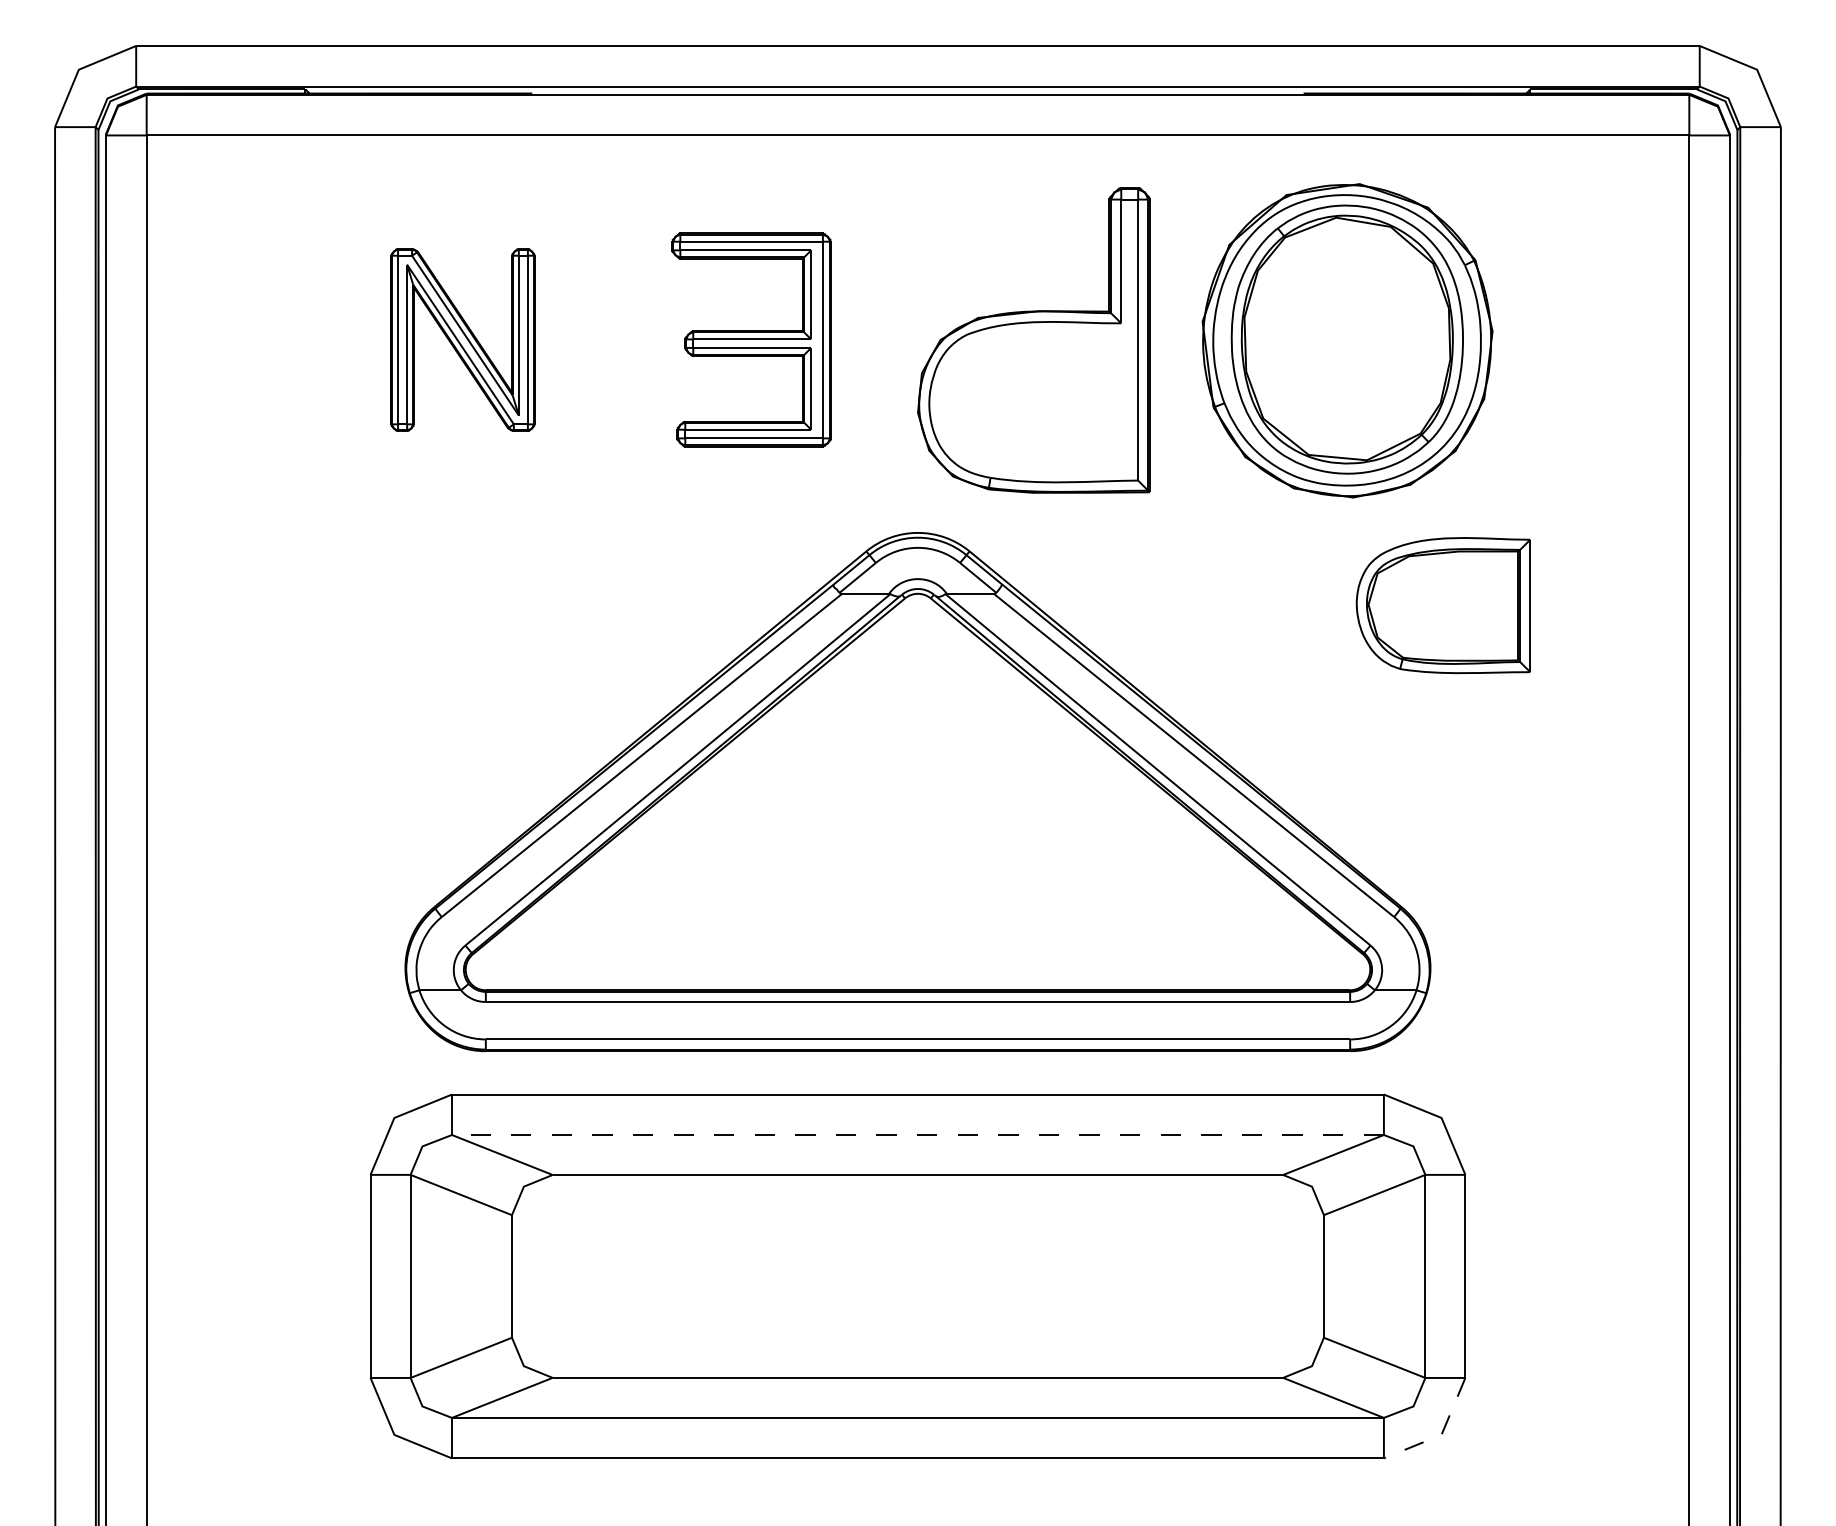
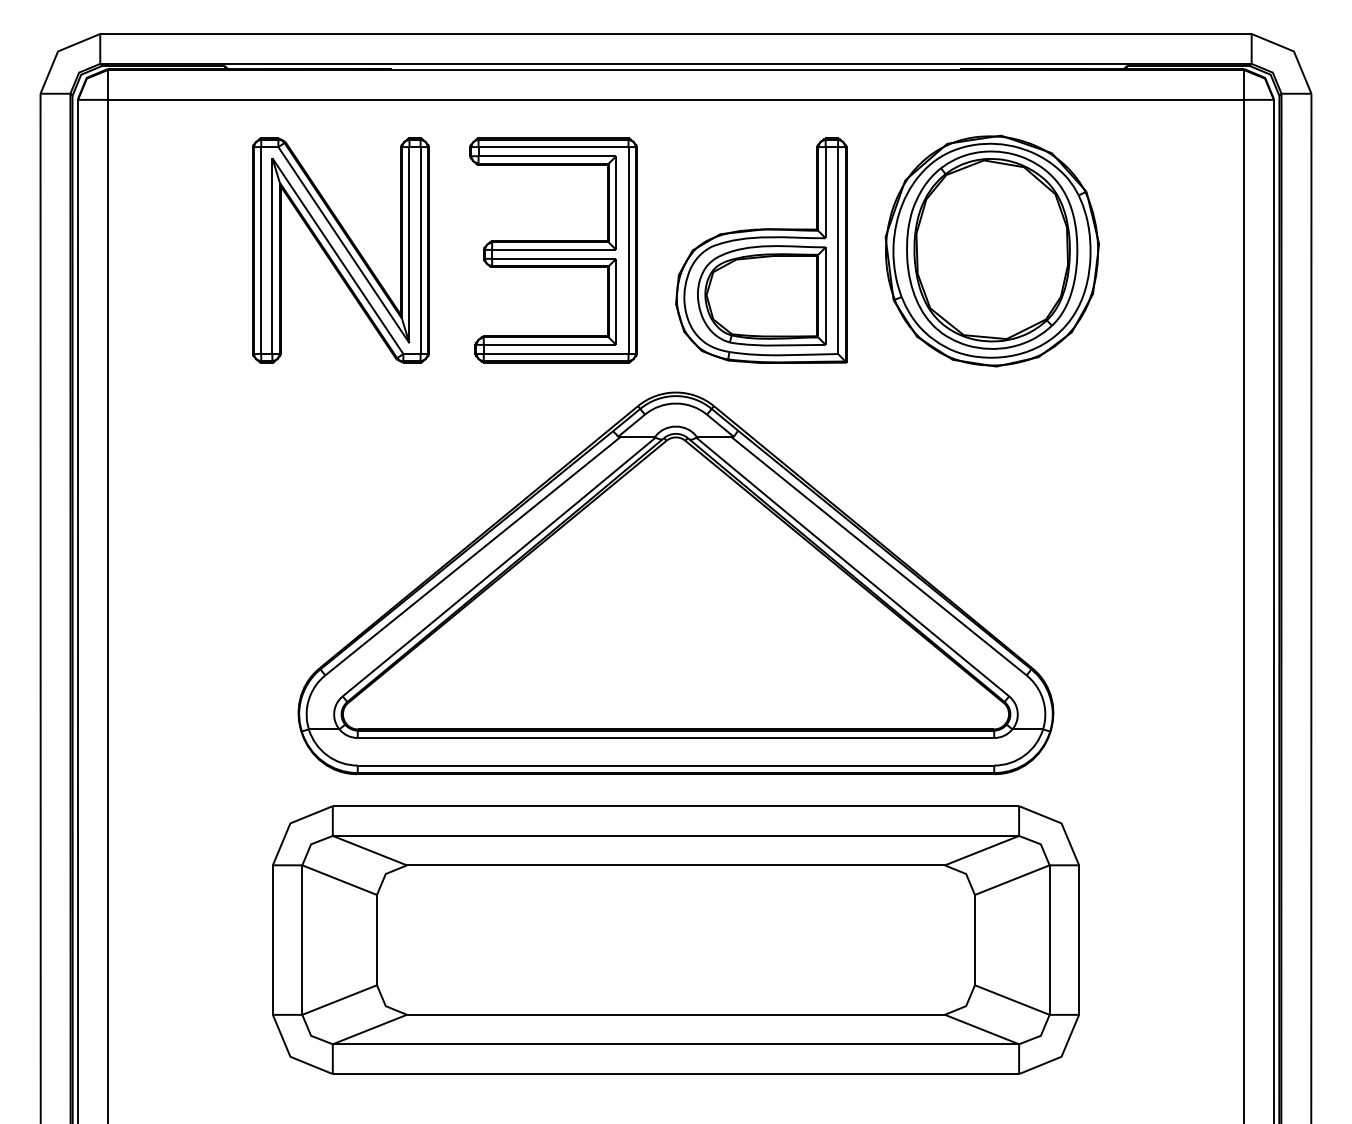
part: (462, 339) -> (340, 250), size x1.67
part: (751, 339) -> (553, 250), size x1.43
part: (1442, 605) -> (761, 295), moved
line: (917, 1135) -> (675, 836), dashed -> solid
line: (1441, 1434) -> (1061, 1056), dashed -> solid

